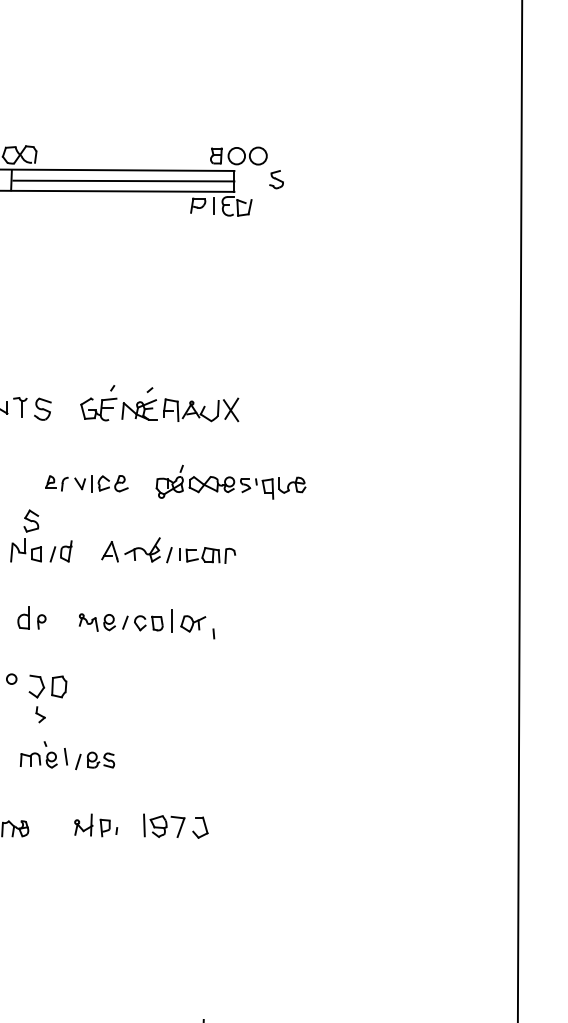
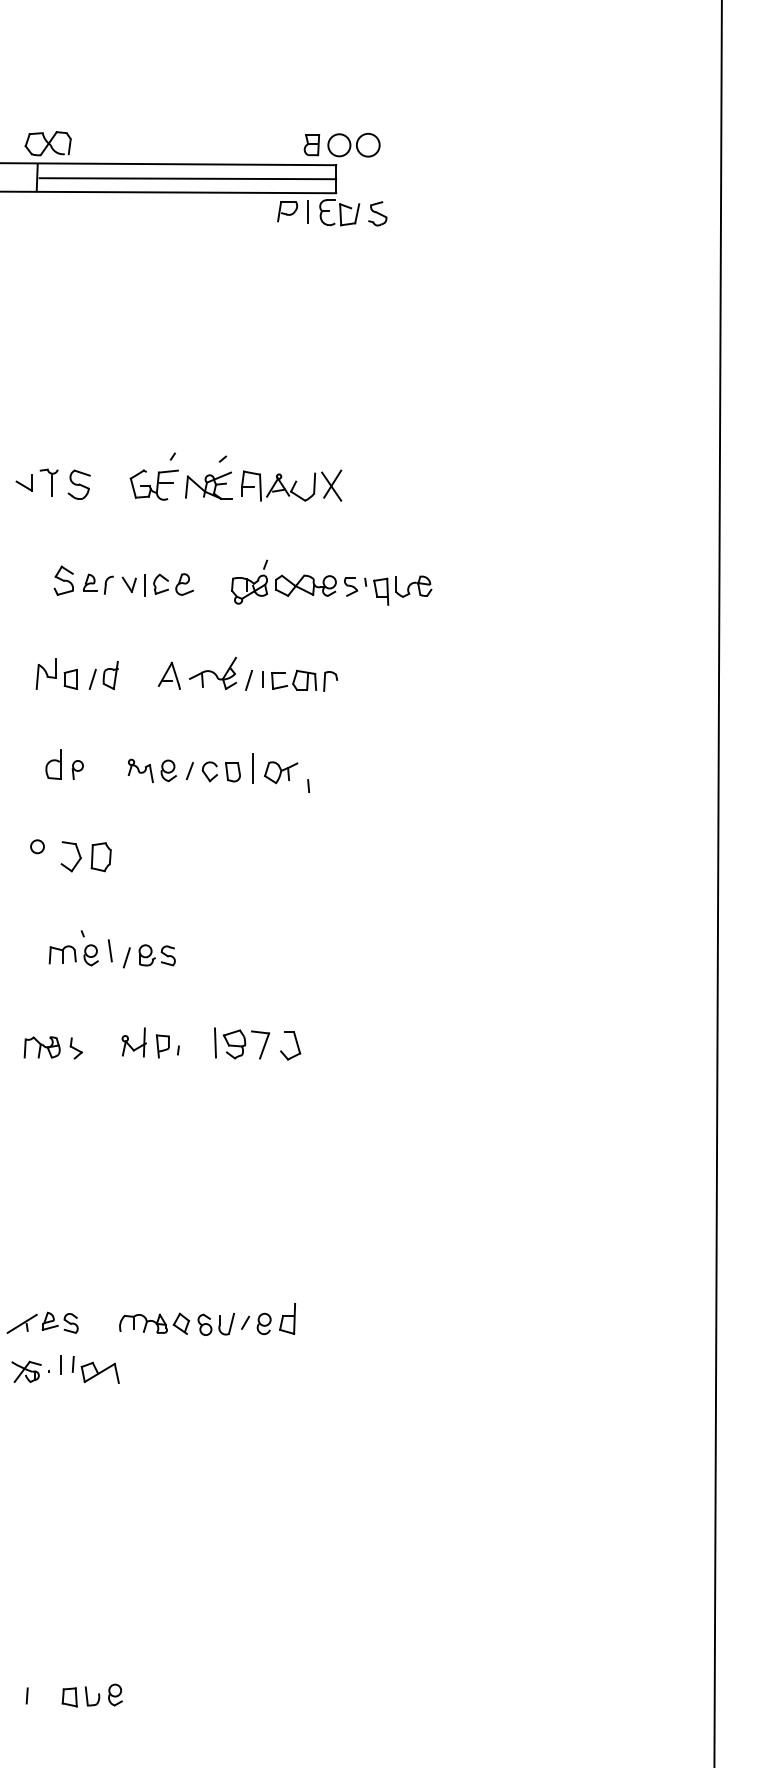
part: (276, 179) -> (377, 213), moved
part: (31, 520) -> (63, 580), moved
part: (40, 714) -> (75, 1048), moved

